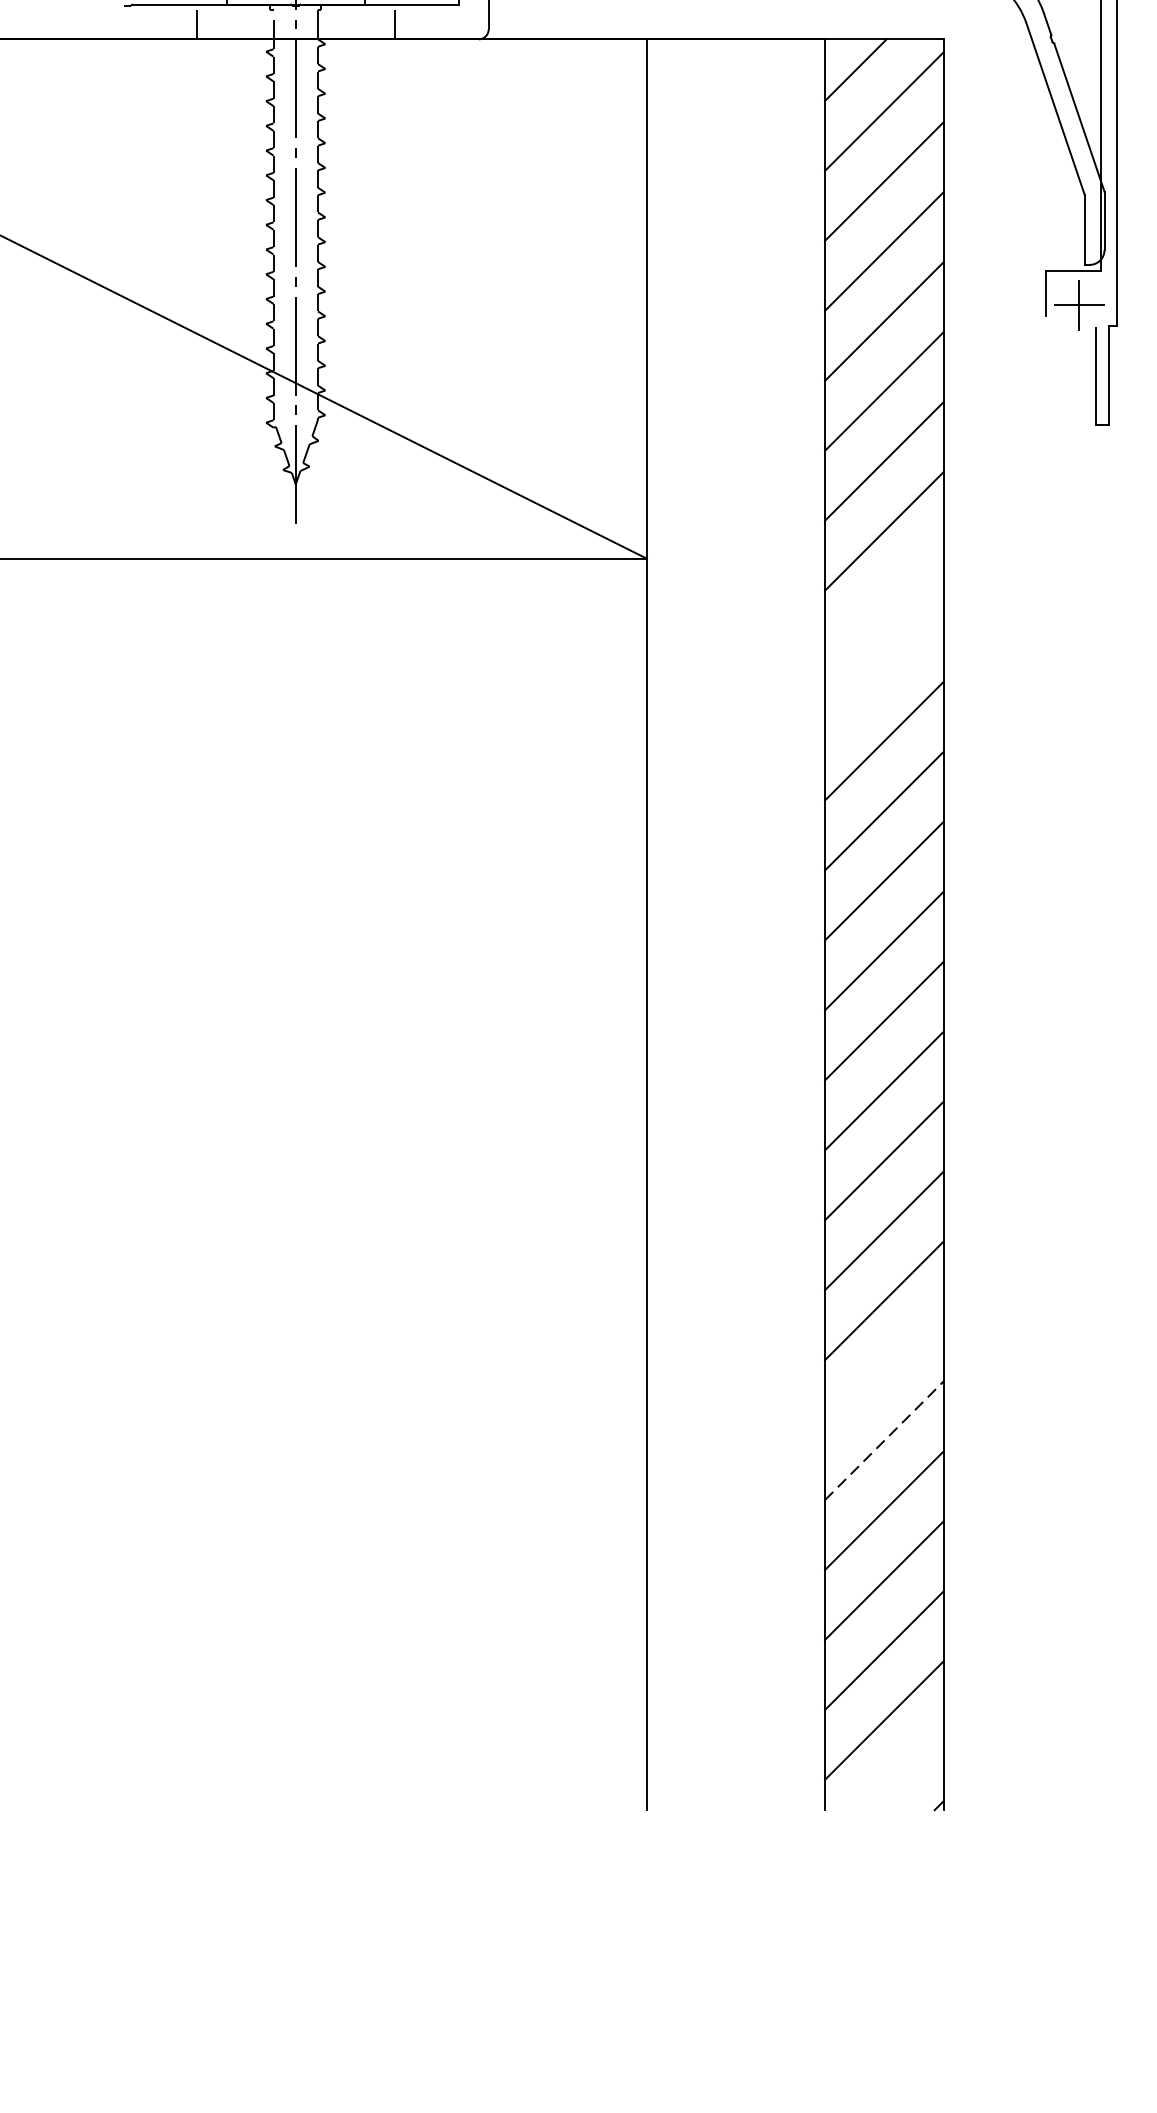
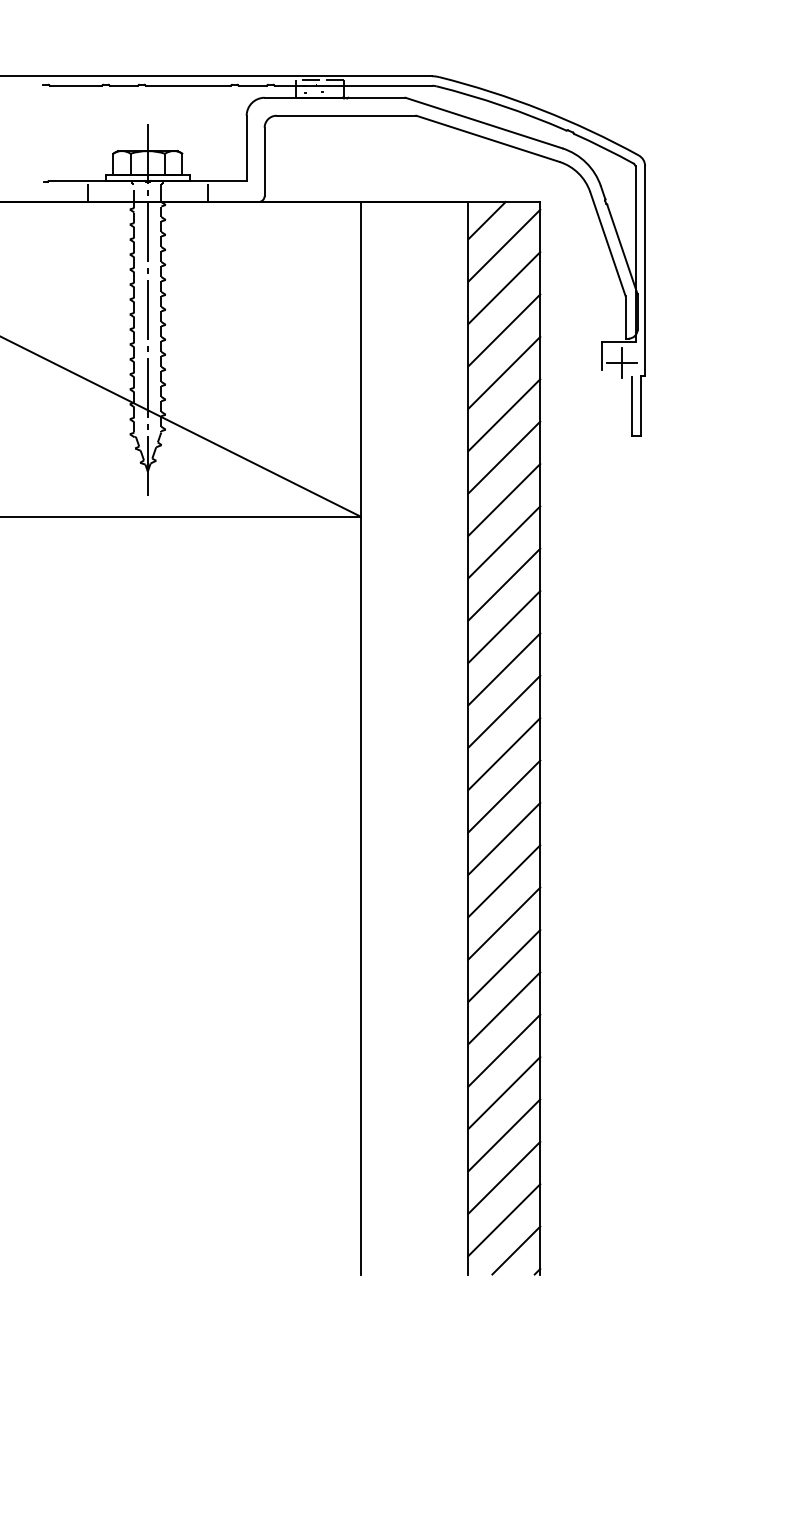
line: (884, 601) -> (504, 542), added
line: (884, 670) -> (504, 584), added
line: (884, 1371) -> (504, 1008), added
line: (884, 1440) -> (504, 1050), dashed -> solid
line: (904, 1770) -> (516, 1250), added

